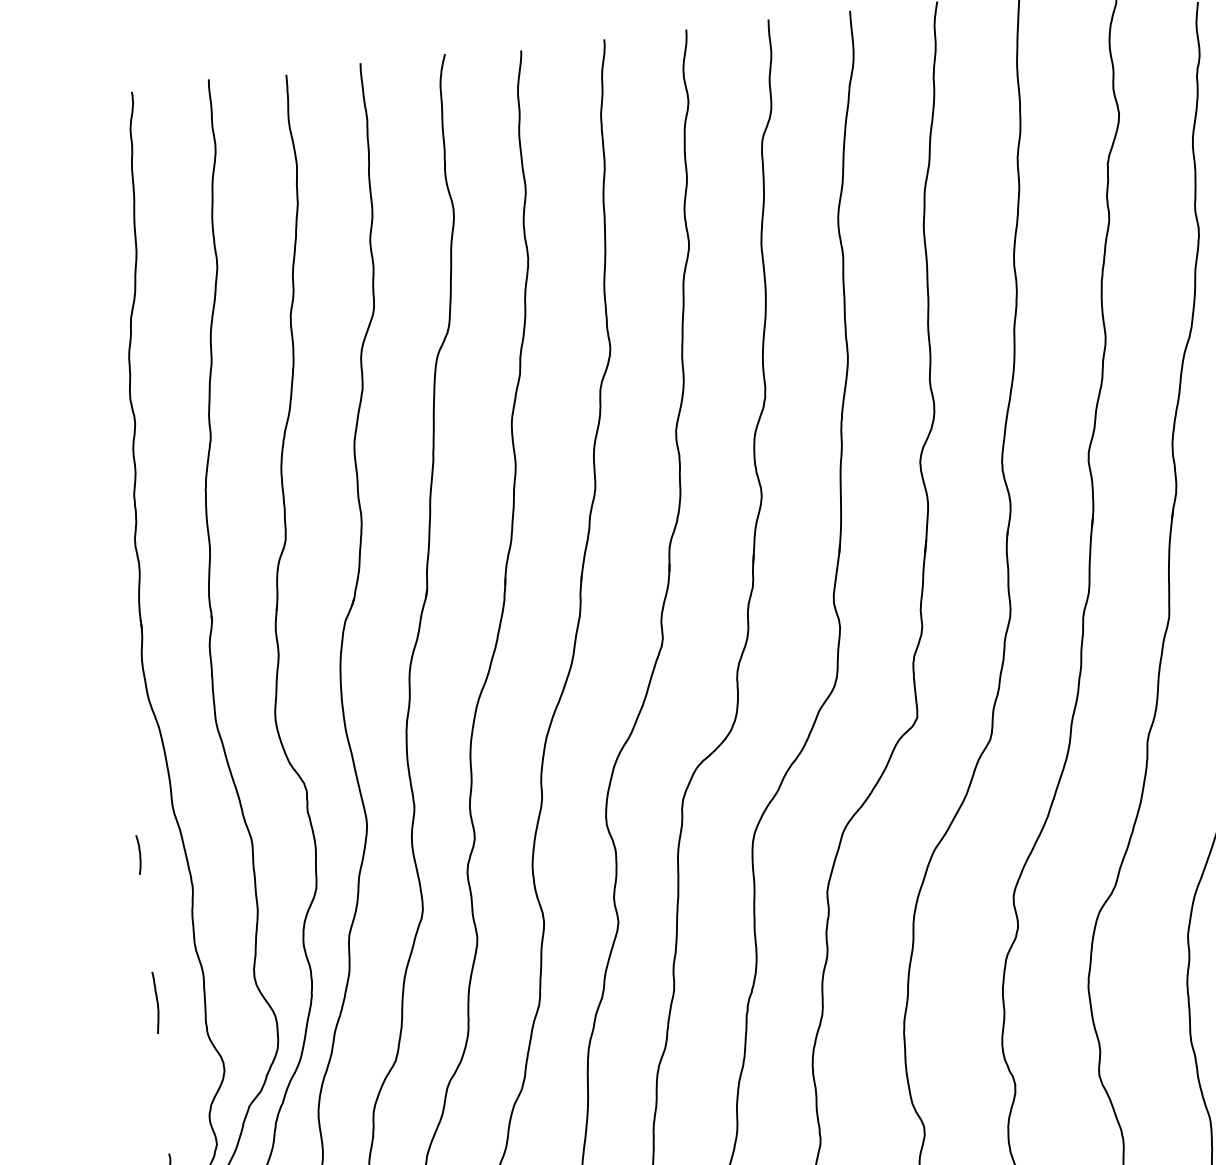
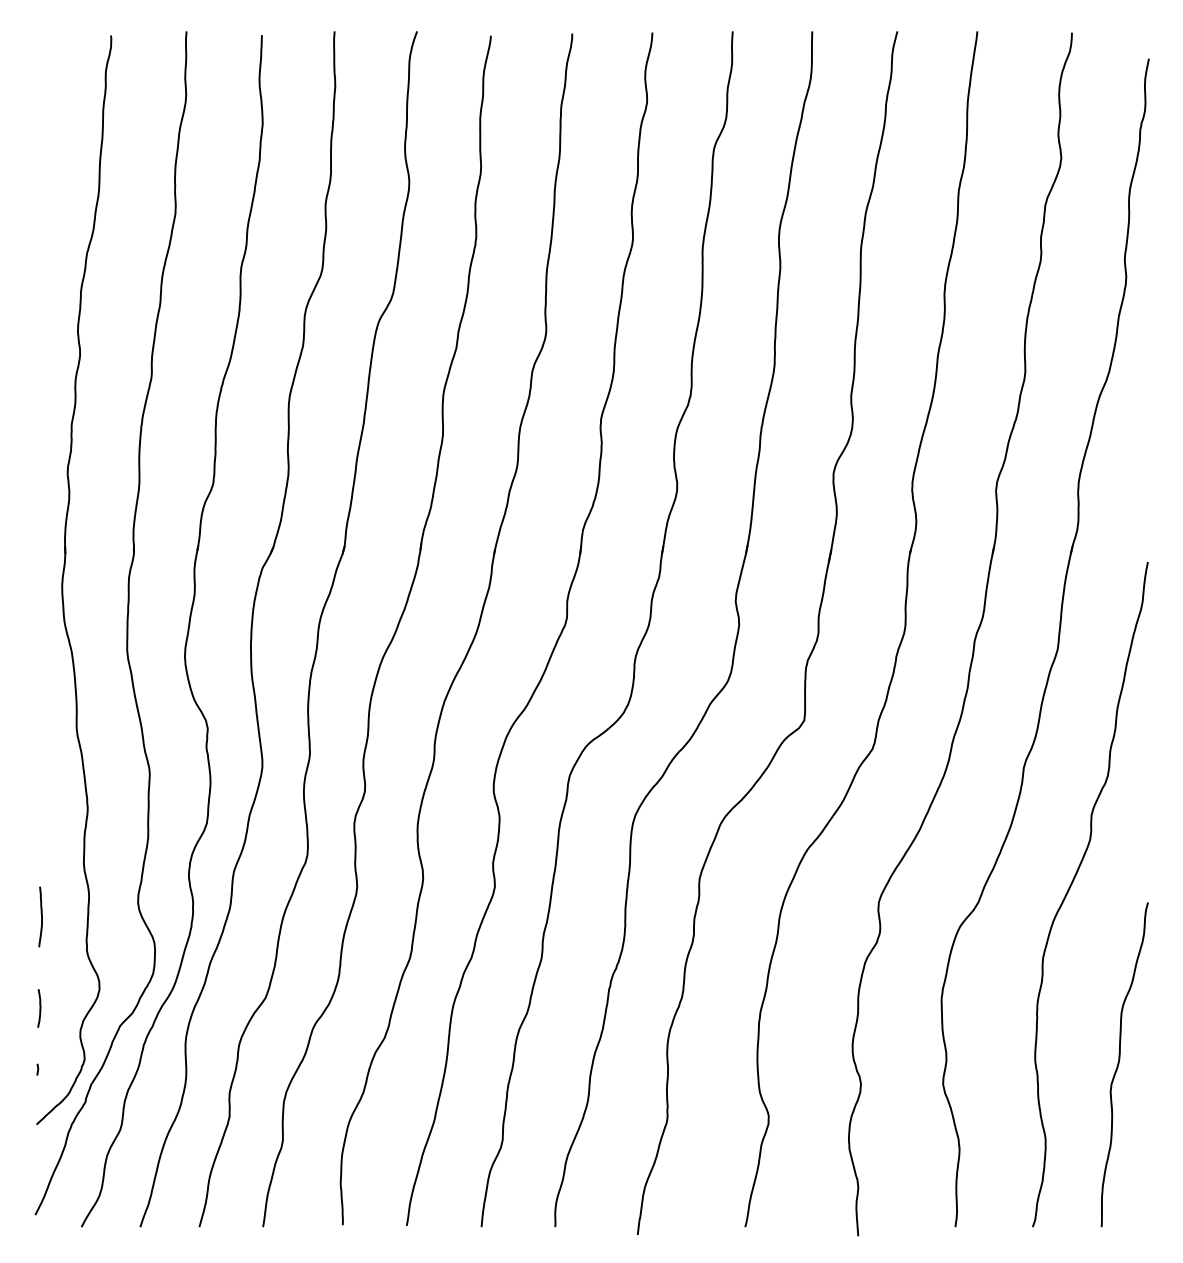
curve: (139, 854) -> (39, 1008), moved

